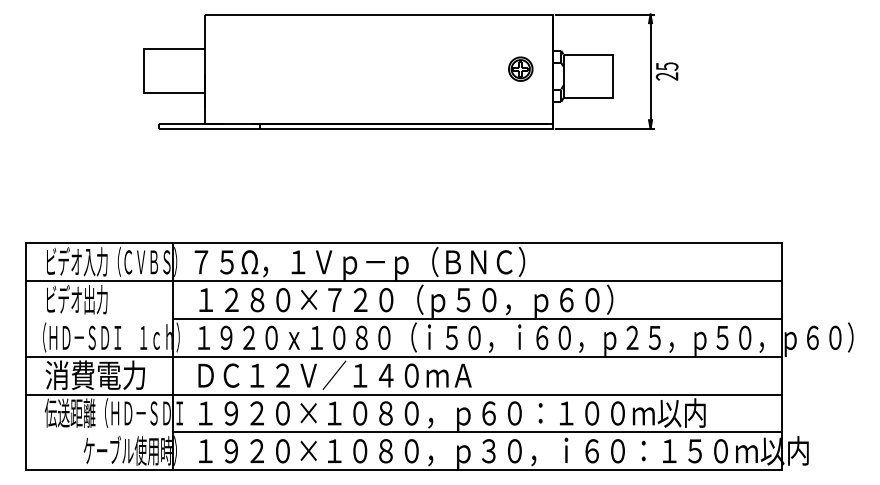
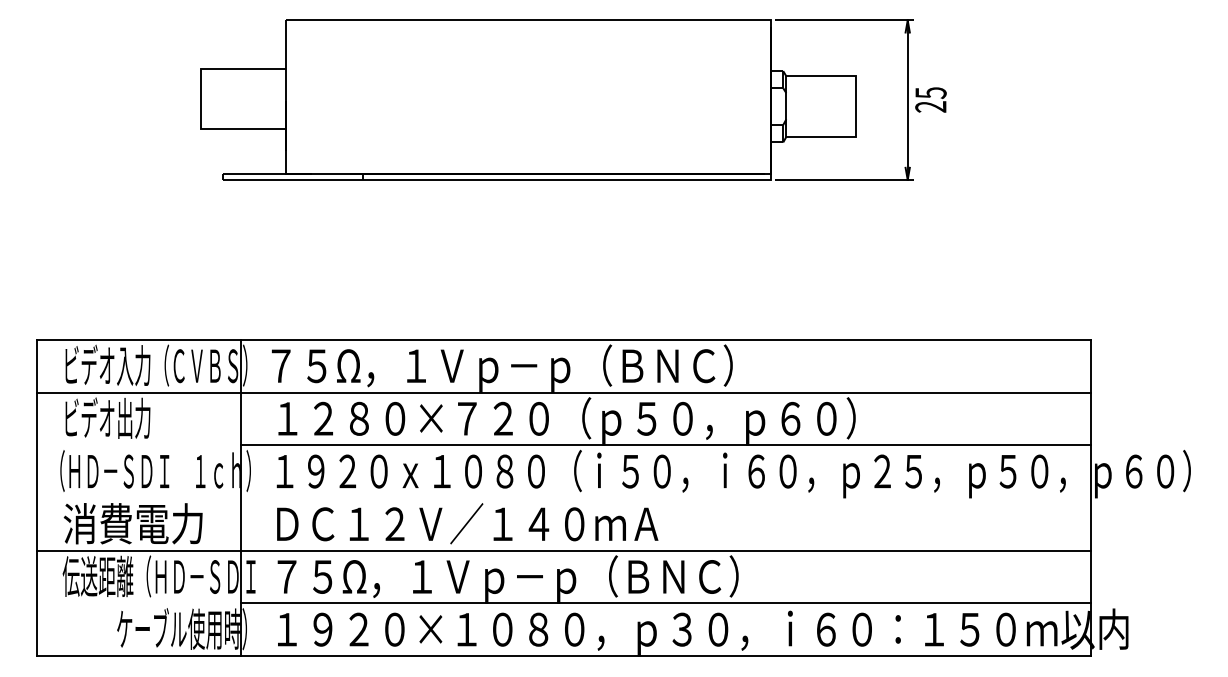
part: (520, 68) -> (726, 95), removed
line: (404, 356) -> (564, 497), removed
text: (452, 414) -> (631, 578), １９２０×１０８０，ｐ６０：１００ｍ以内 -> ７５Ω，１Ｖｐ－ｐ（ＢＮＣ）

